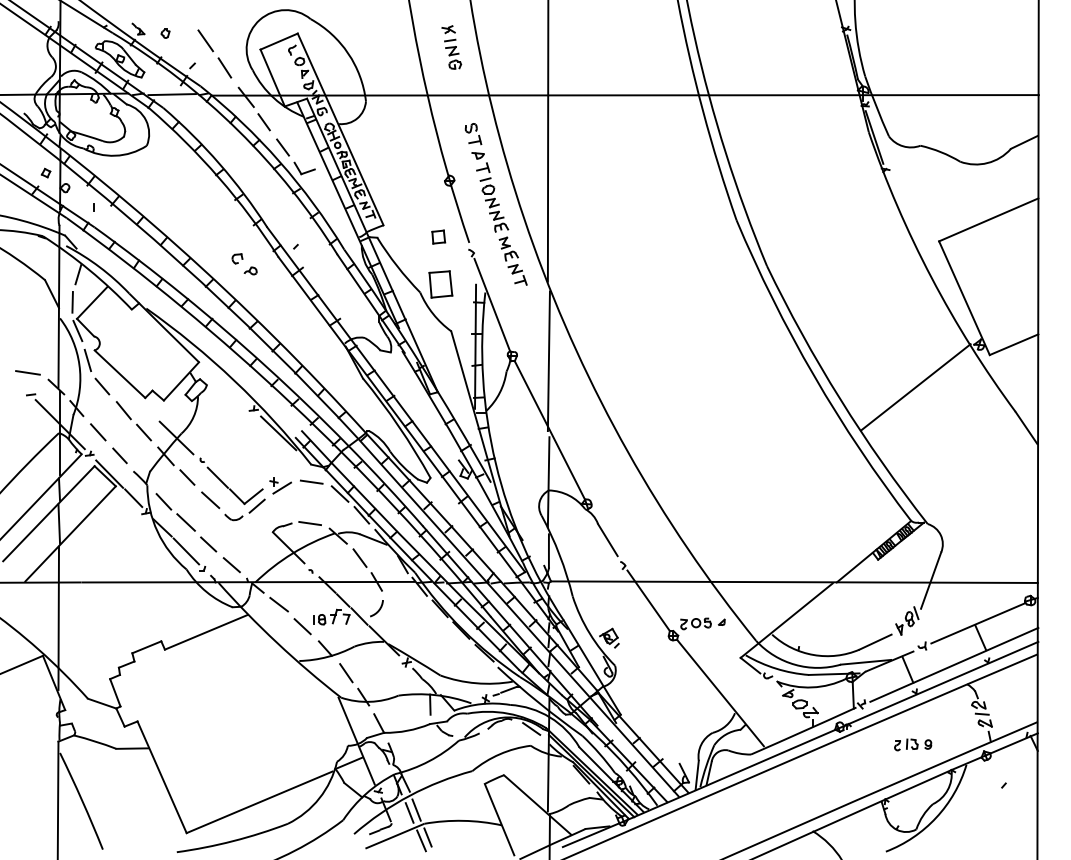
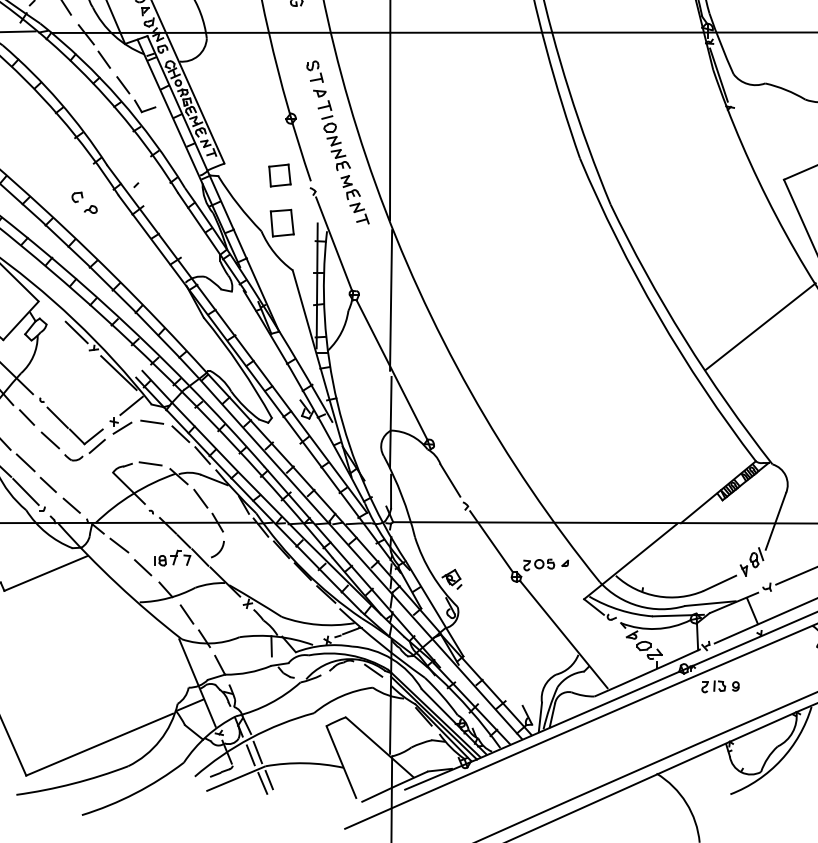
part: (438, 236) -> (279, 174), size x1.67
line: (236, 392) -> (76, 331), added
line: (291, 465) -> (131, 405), added
part: (913, 744) -> (720, 686), moved

